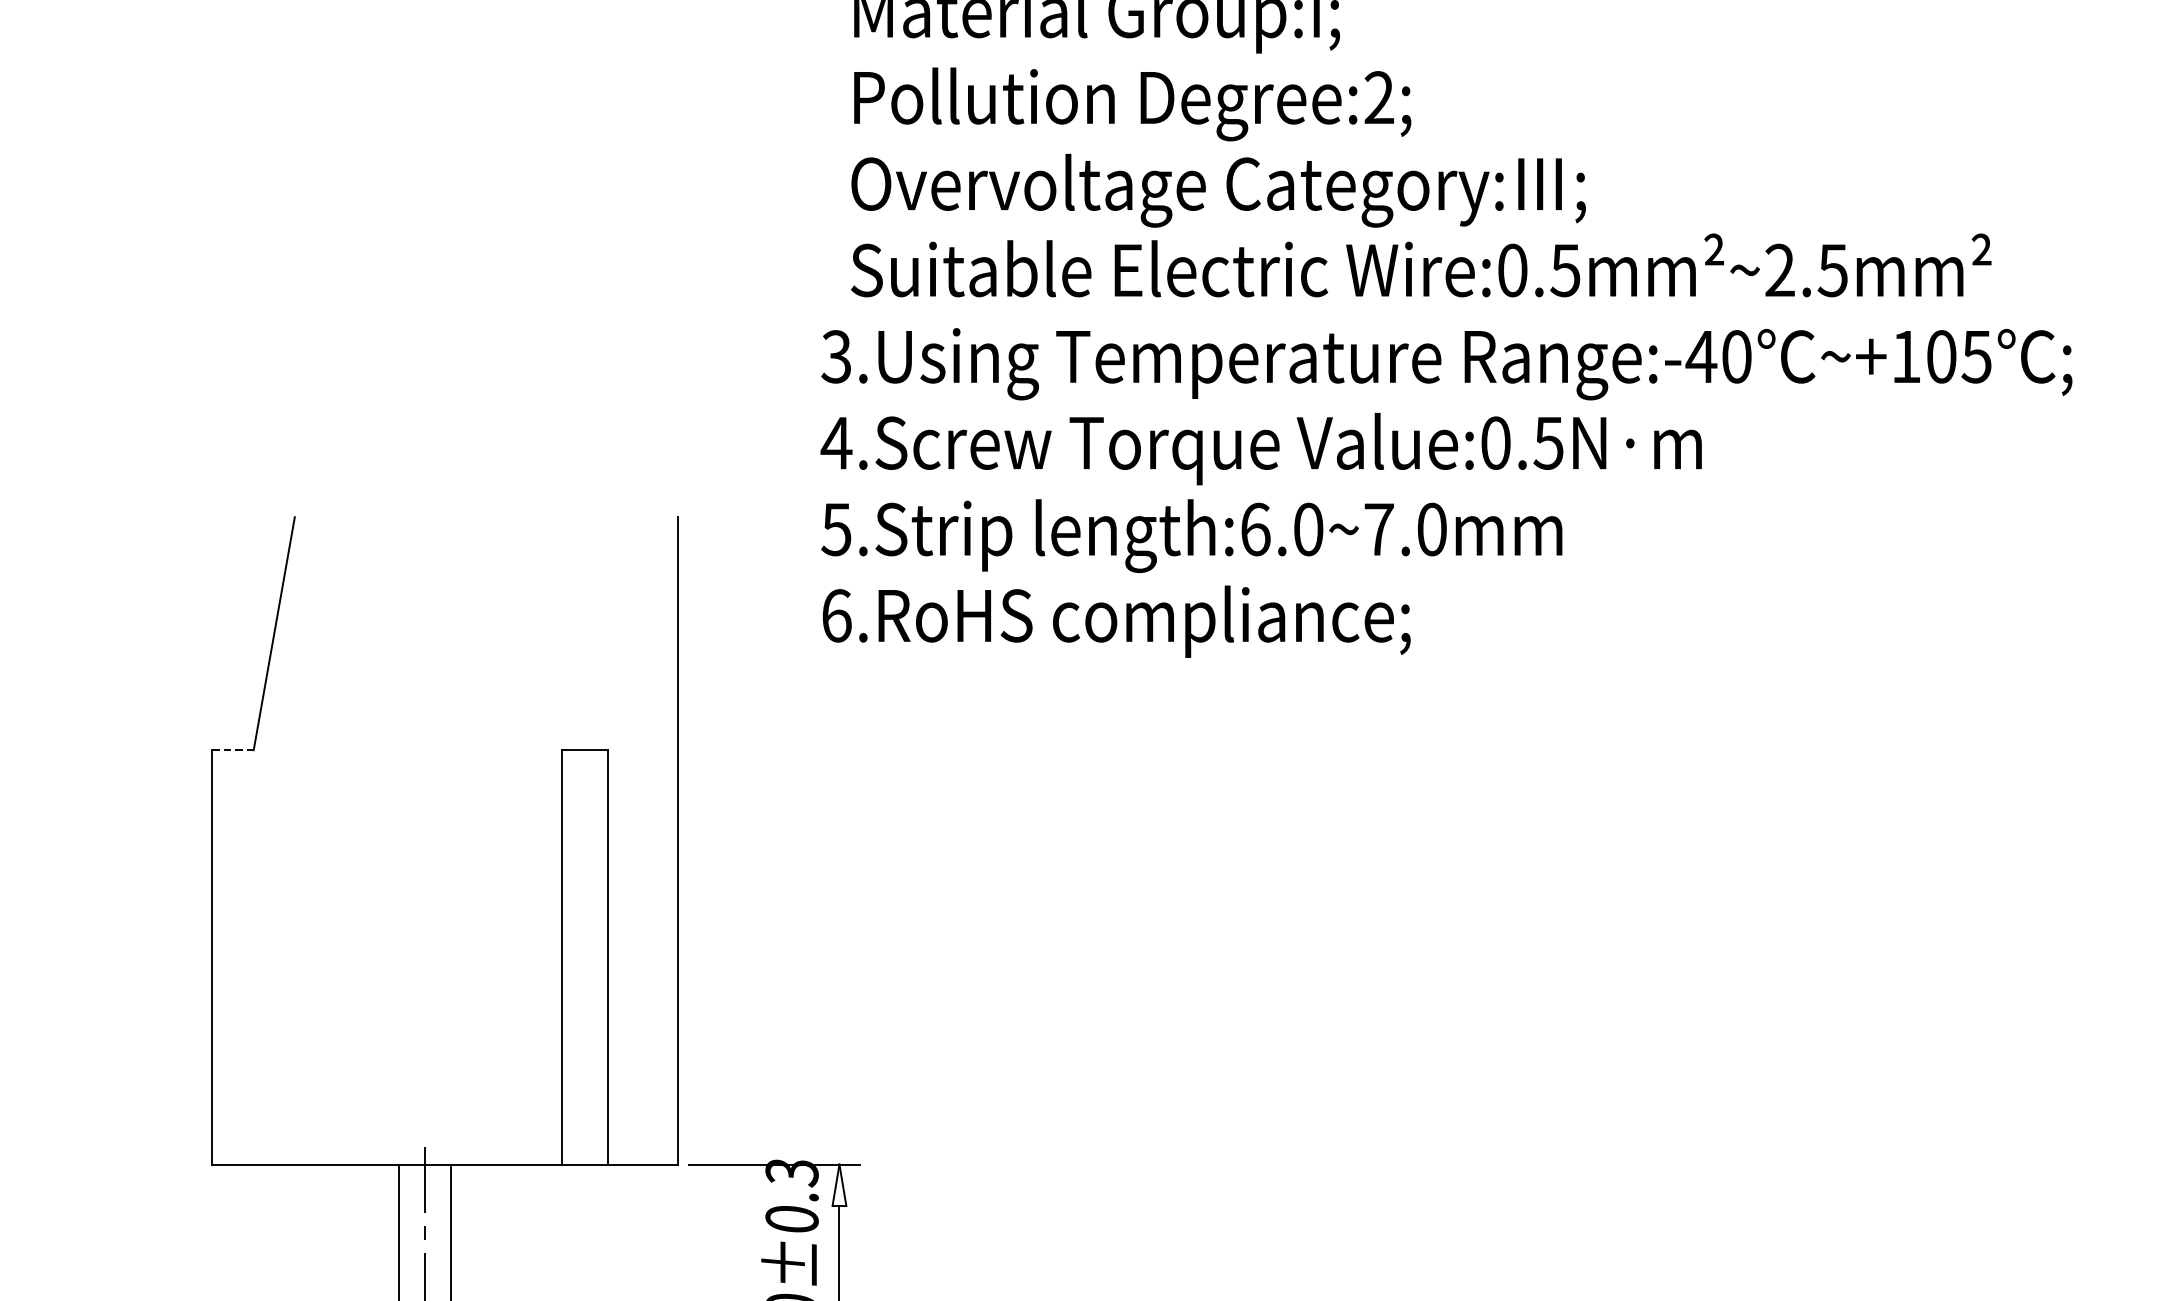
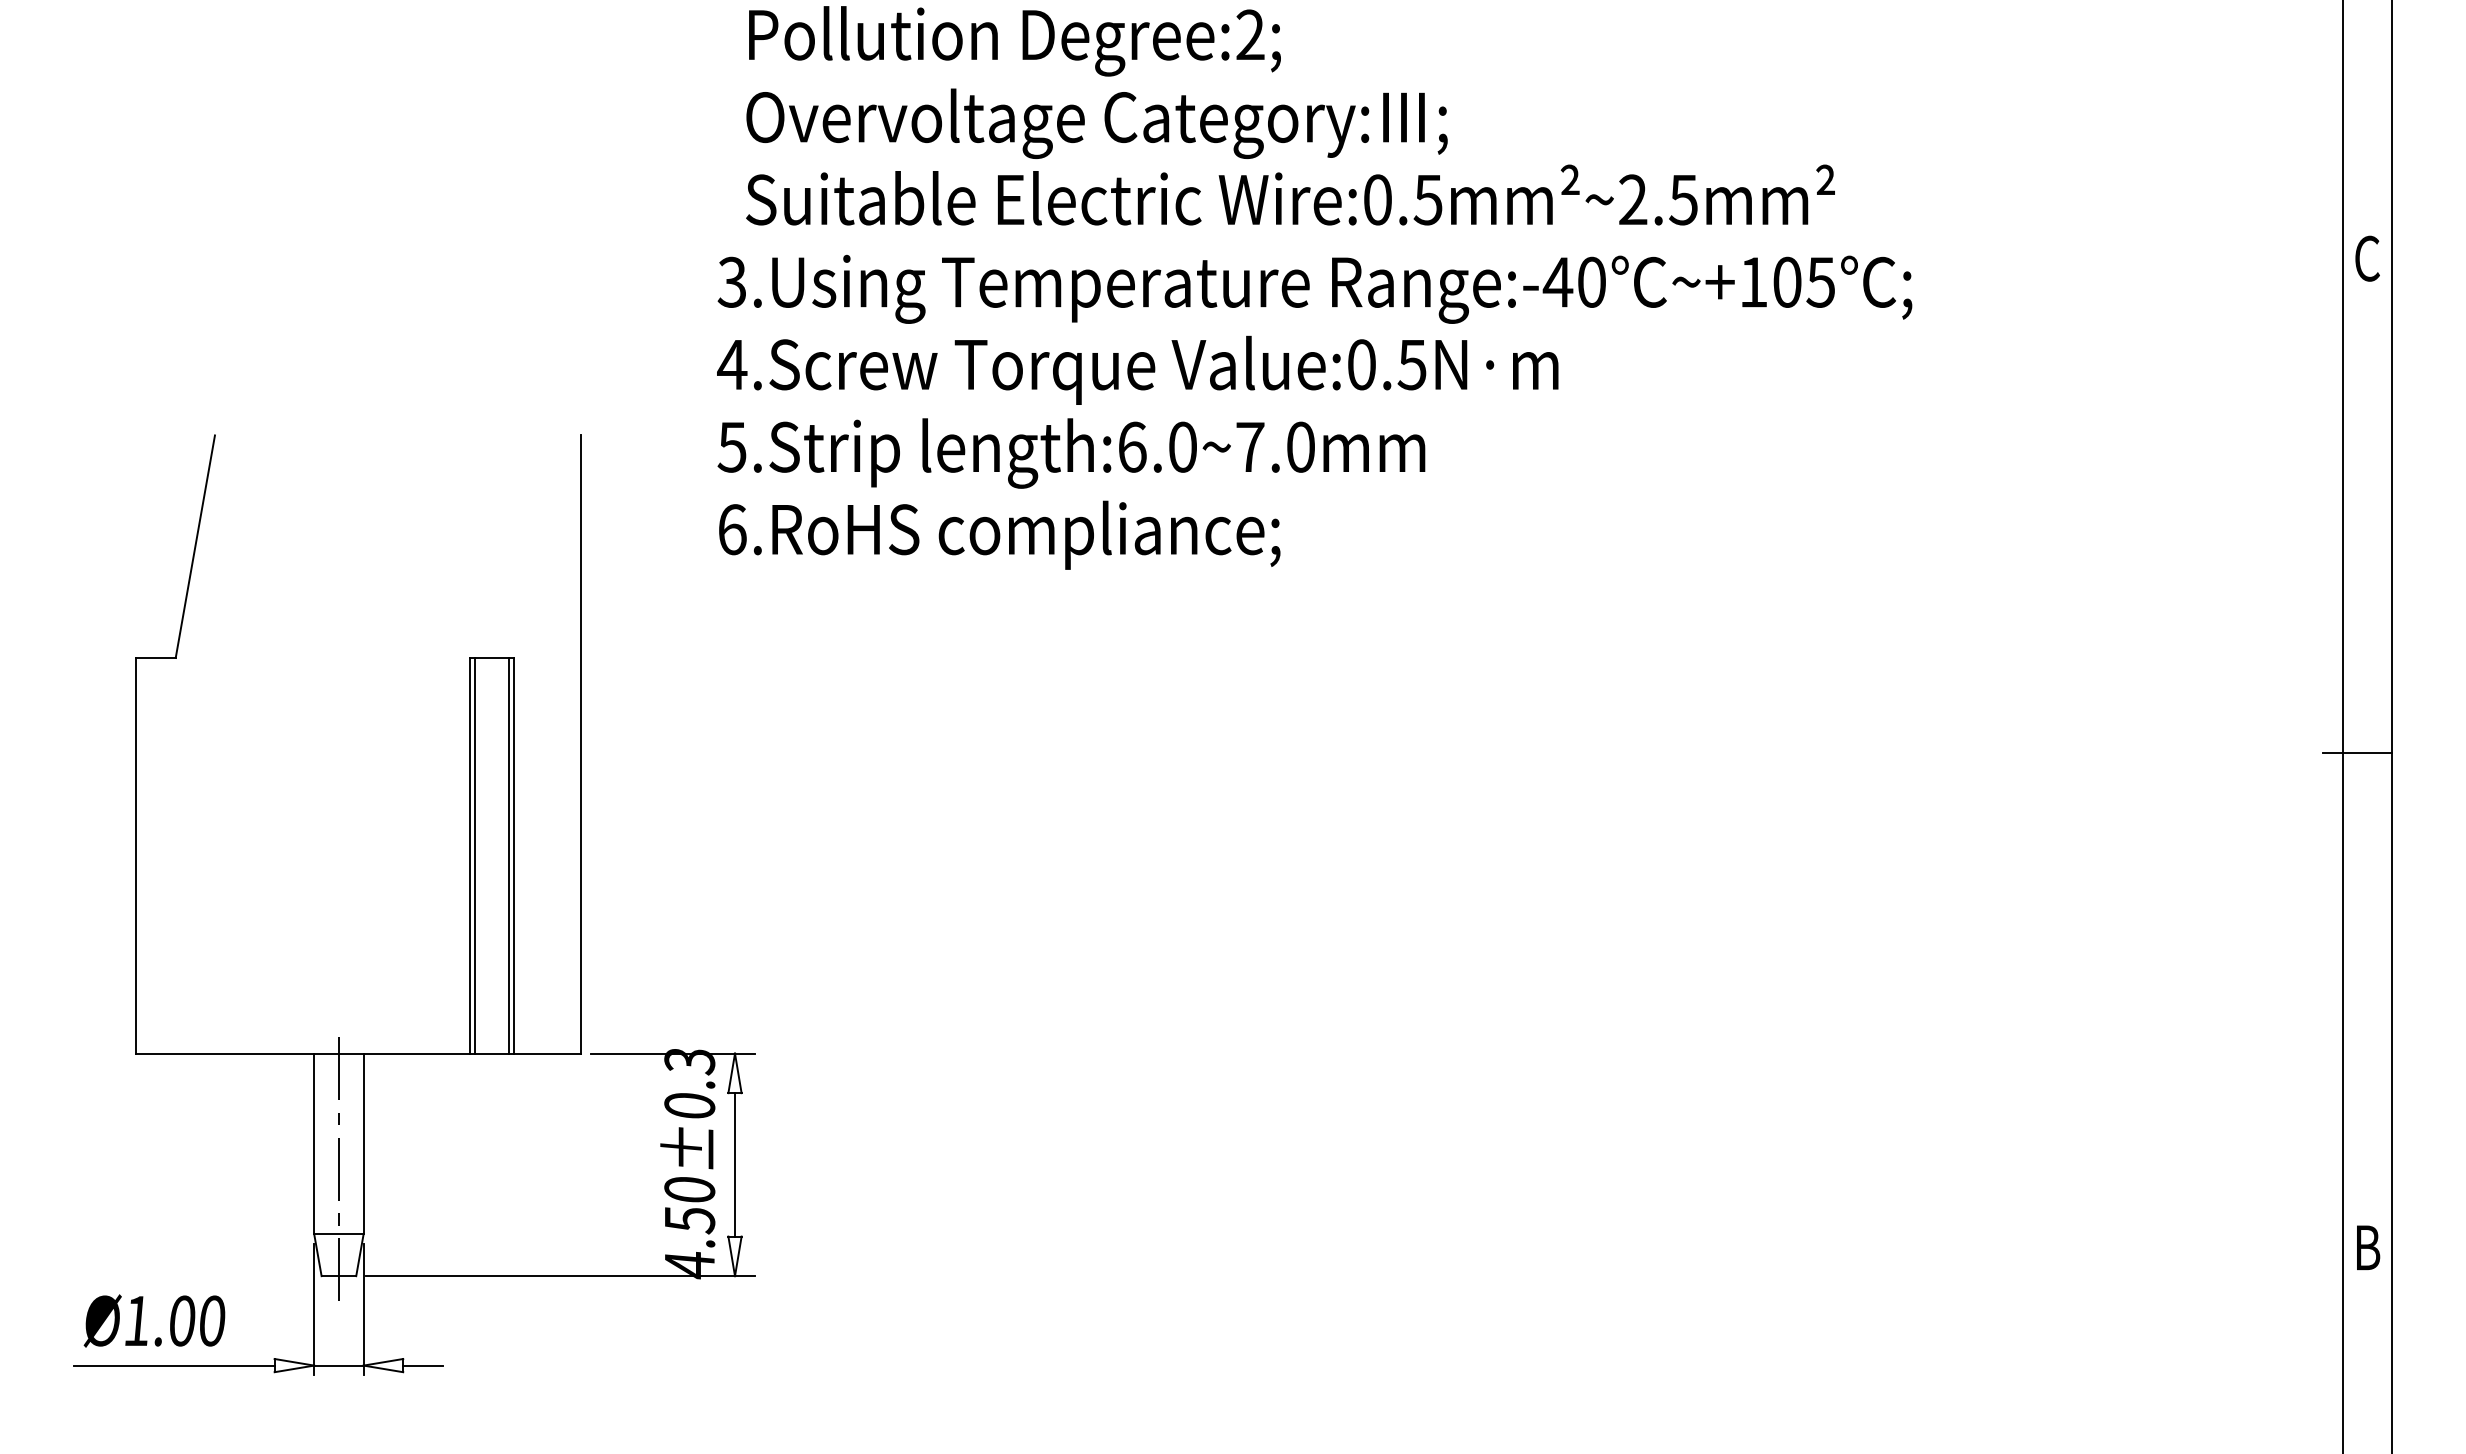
line: (232, 749) -> (155, 657), dashed -> solid
line: (567, 957) -> (475, 855), added
line: (603, 957) -> (509, 855), added

